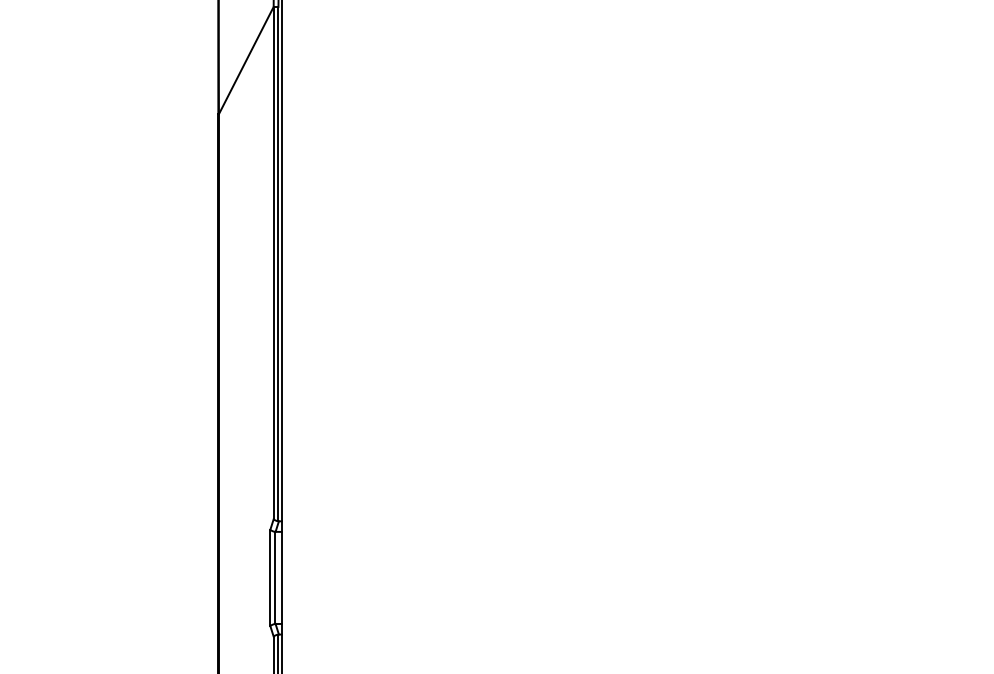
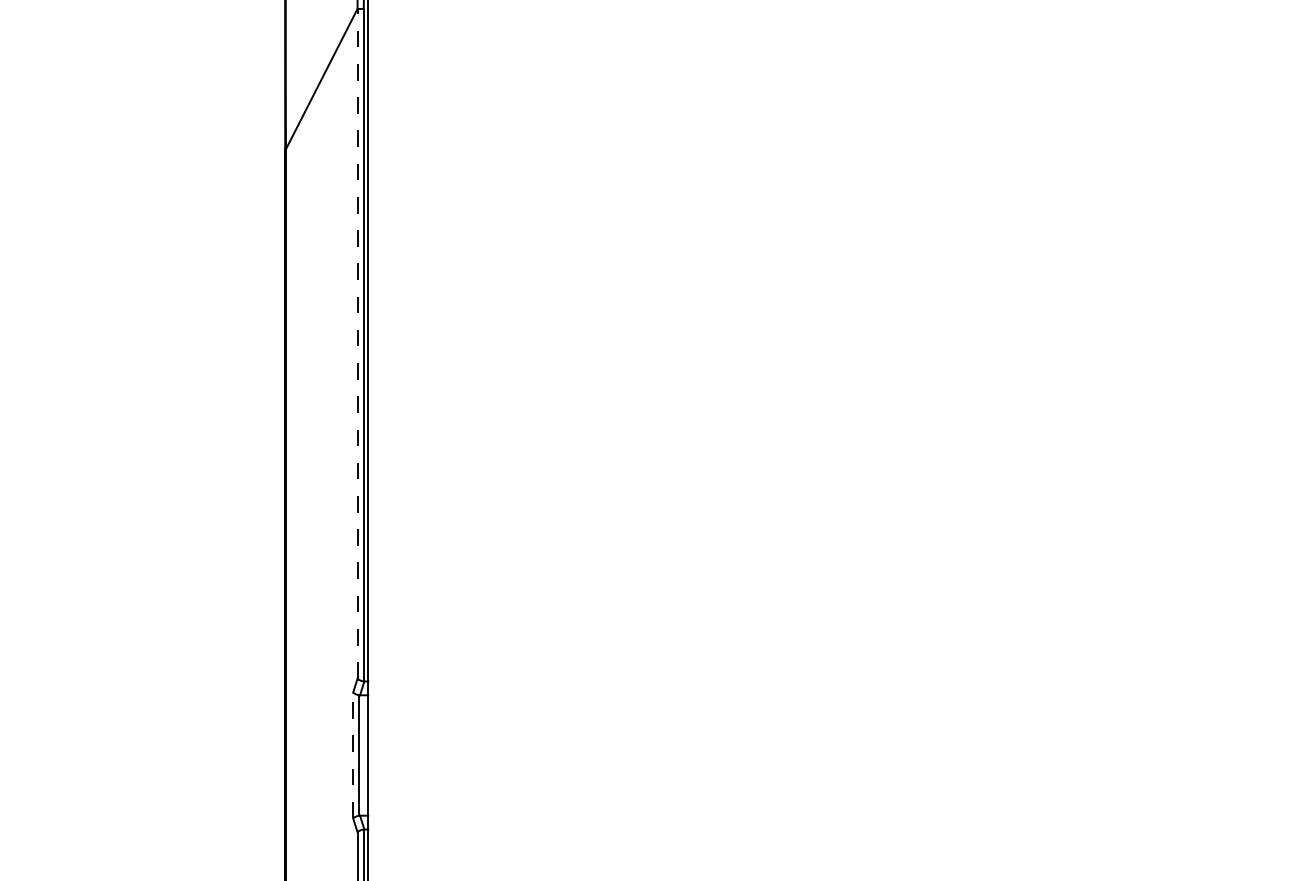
line: (273, 262) -> (357, 343), solid -> dashed
line: (270, 577) -> (353, 755), solid -> dashed

